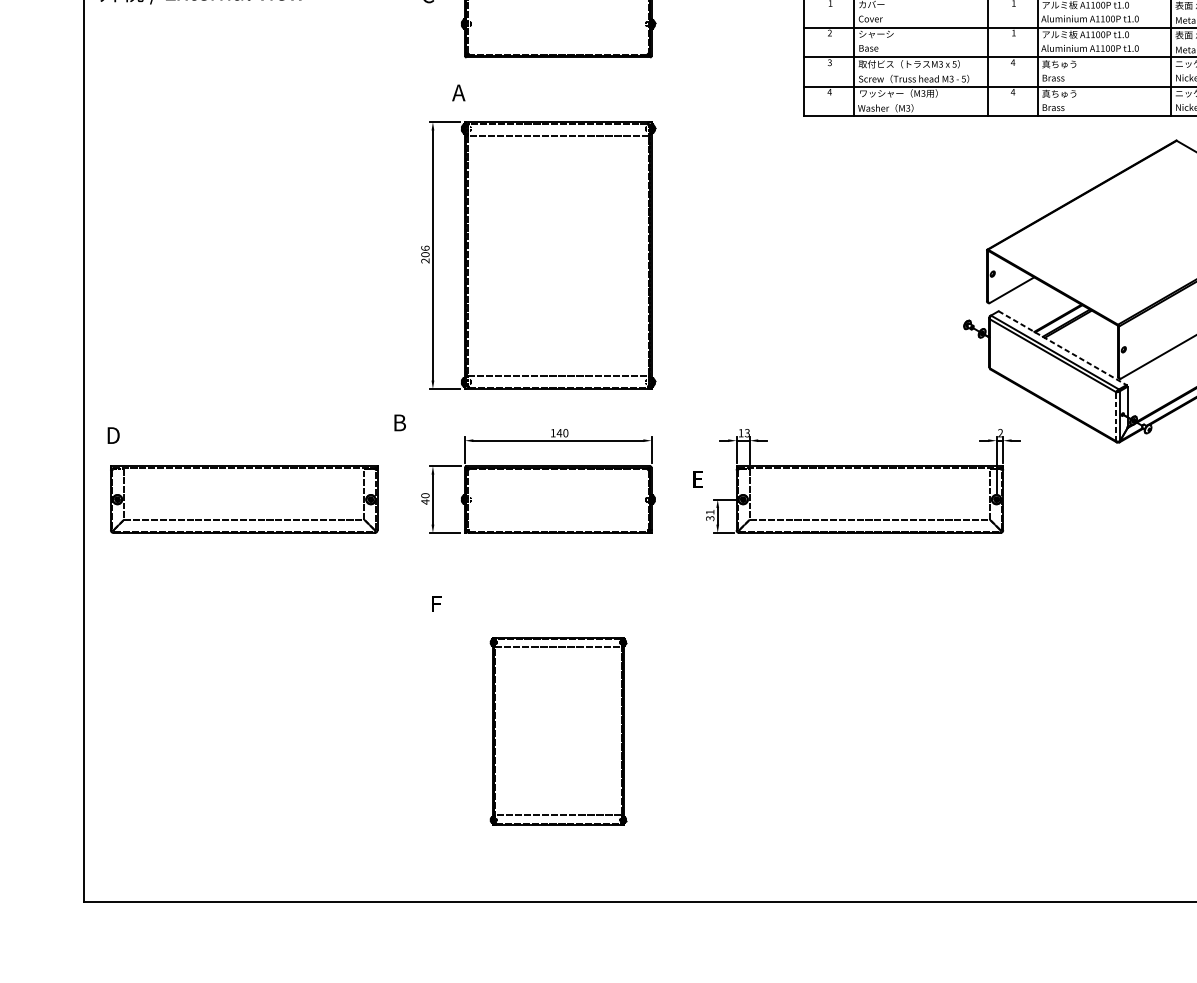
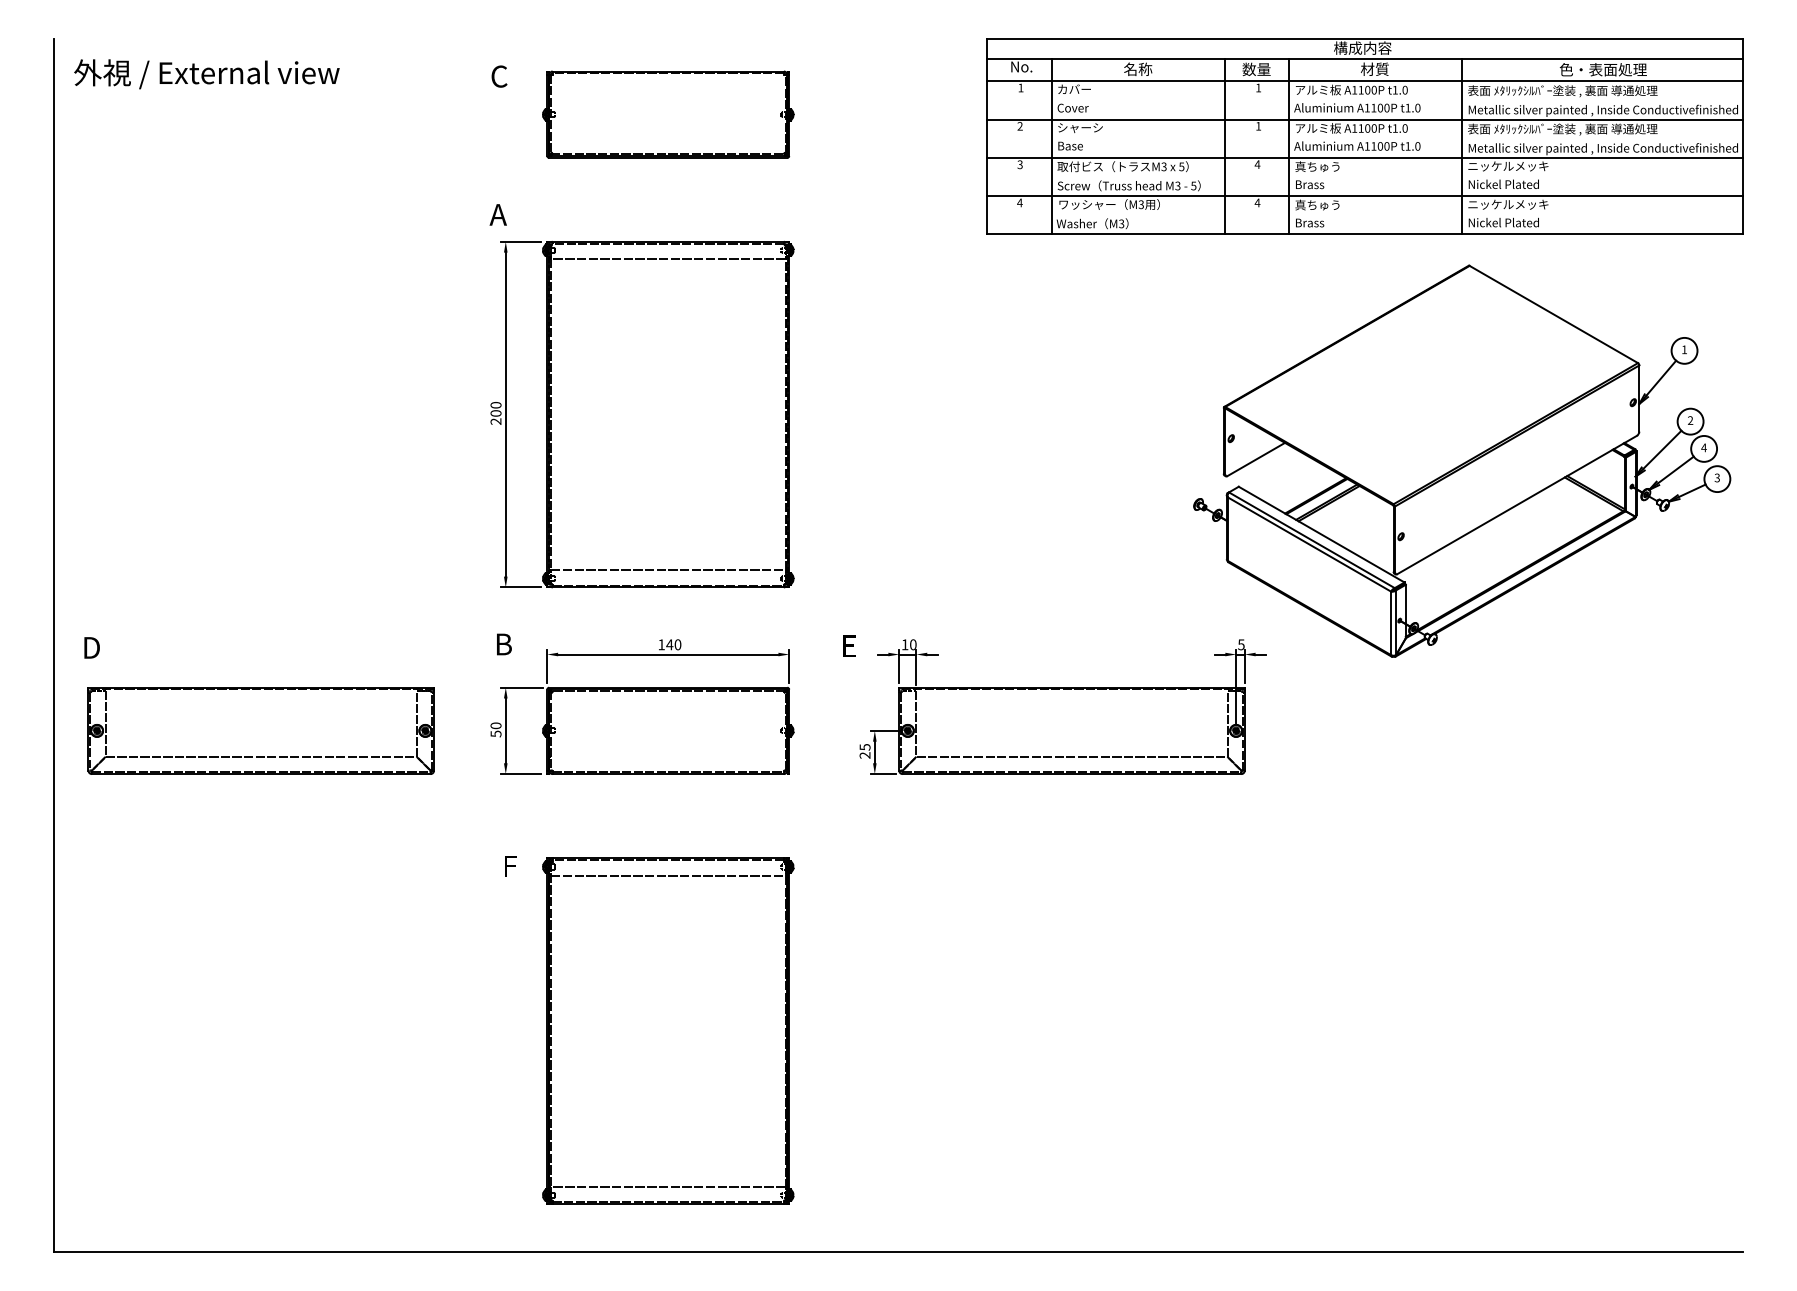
text: (458, 92) -> (497, 214), moved
text: (425, 247) -> (495, 404), 206 -> 200
line: (1062, 348) -> (1321, 534), dashed -> solid
line: (1116, 416) -> (1391, 623), dashed -> solid
text: (400, 422) -> (504, 644), moved
text: (747, 432) -> (913, 644), 13 -> 10
text: (1000, 432) -> (1241, 644), 2 -> 5
text: (698, 479) -> (849, 645), moved
text: (425, 502) -> (495, 734), 40 -> 50
text: (709, 515) -> (864, 751), 31 -> 25
part: (558, 730) -> (668, 1030), size x1.43

